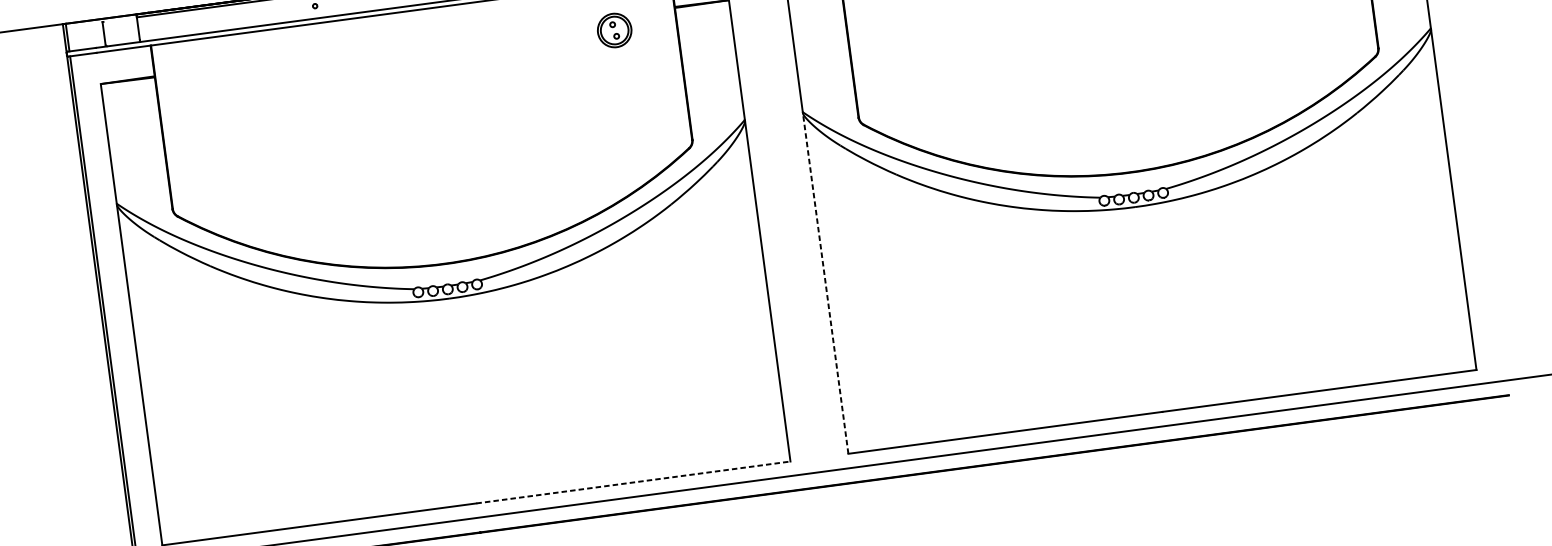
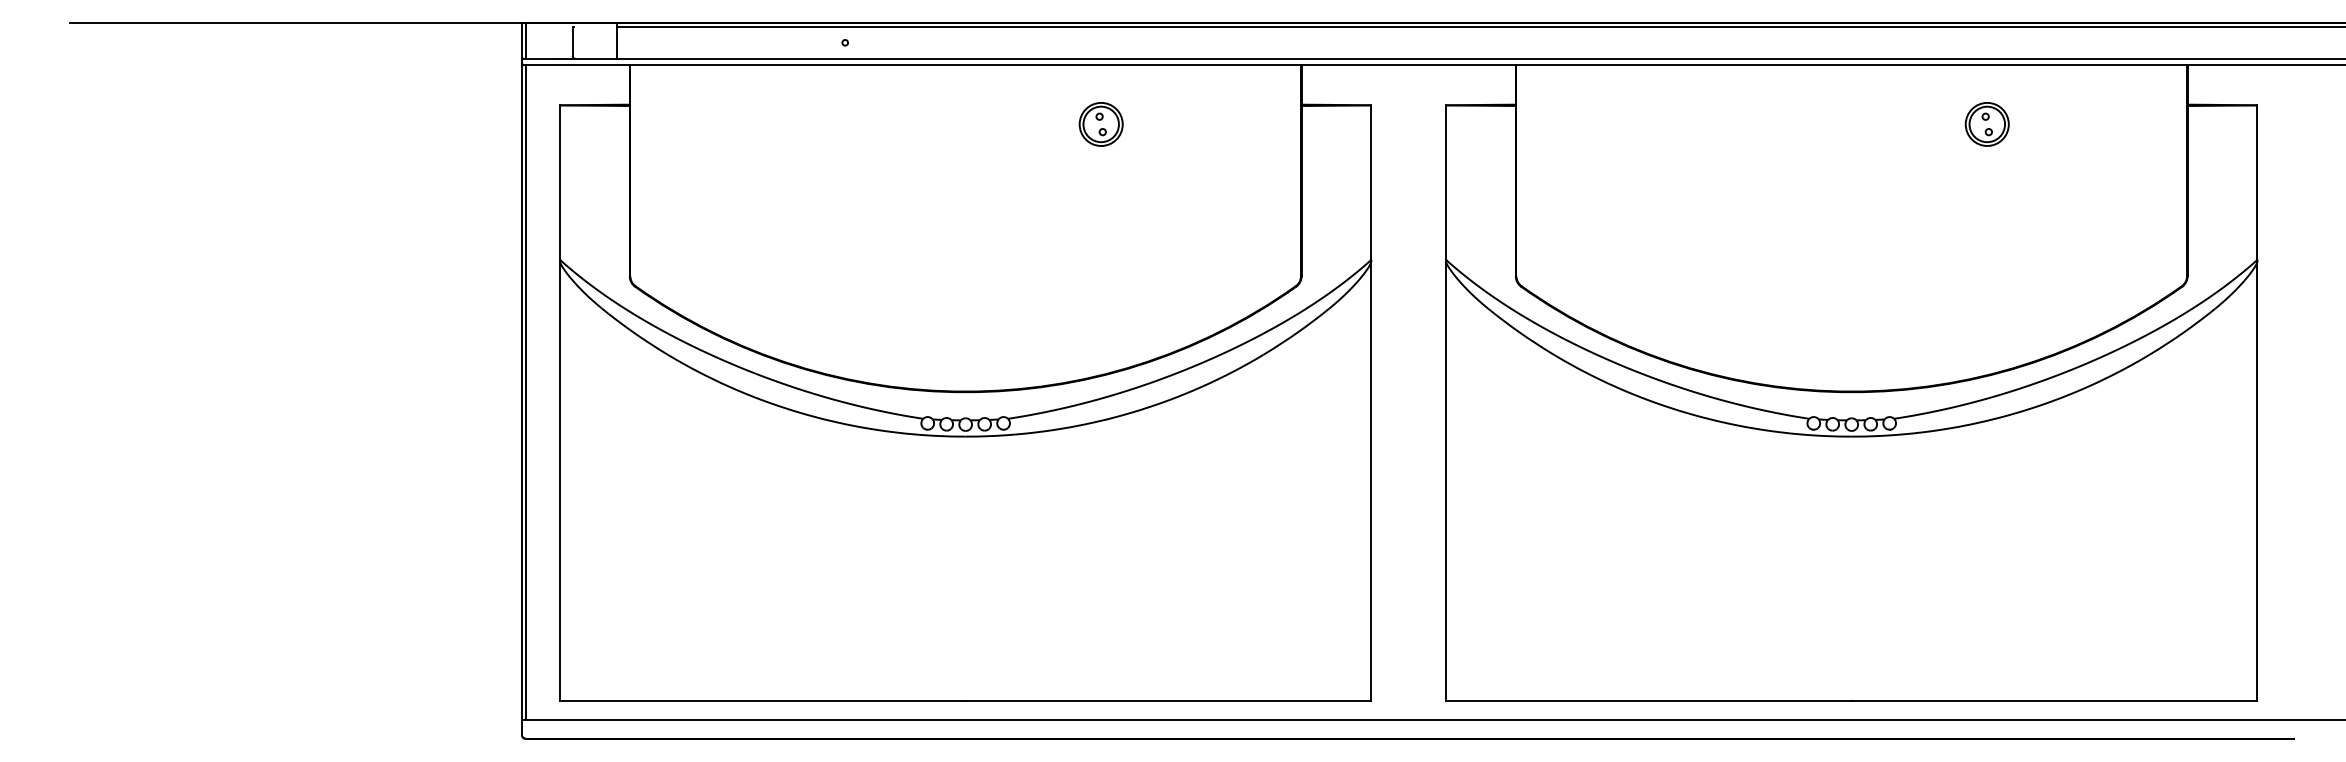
part: (614, 30) -> (1100, 124), moved
line: (826, 283) -> (1446, 481), dashed -> solid
line: (633, 482) -> (1168, 701), dashed -> solid

